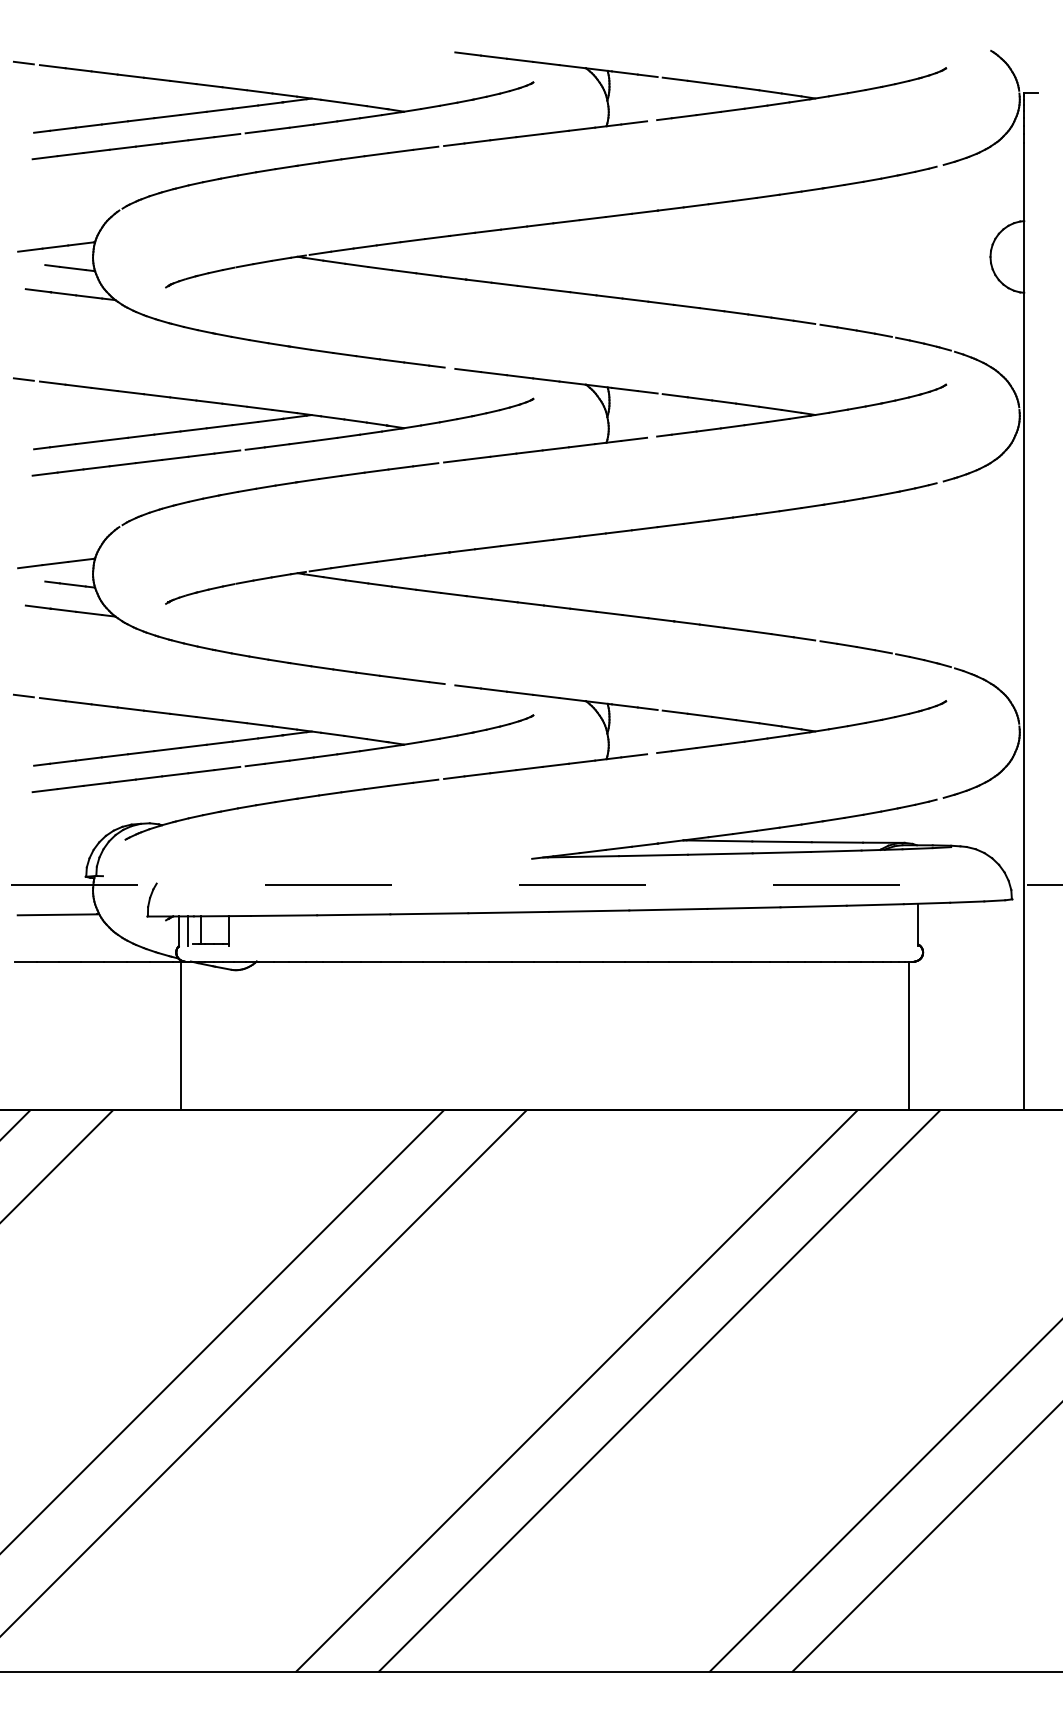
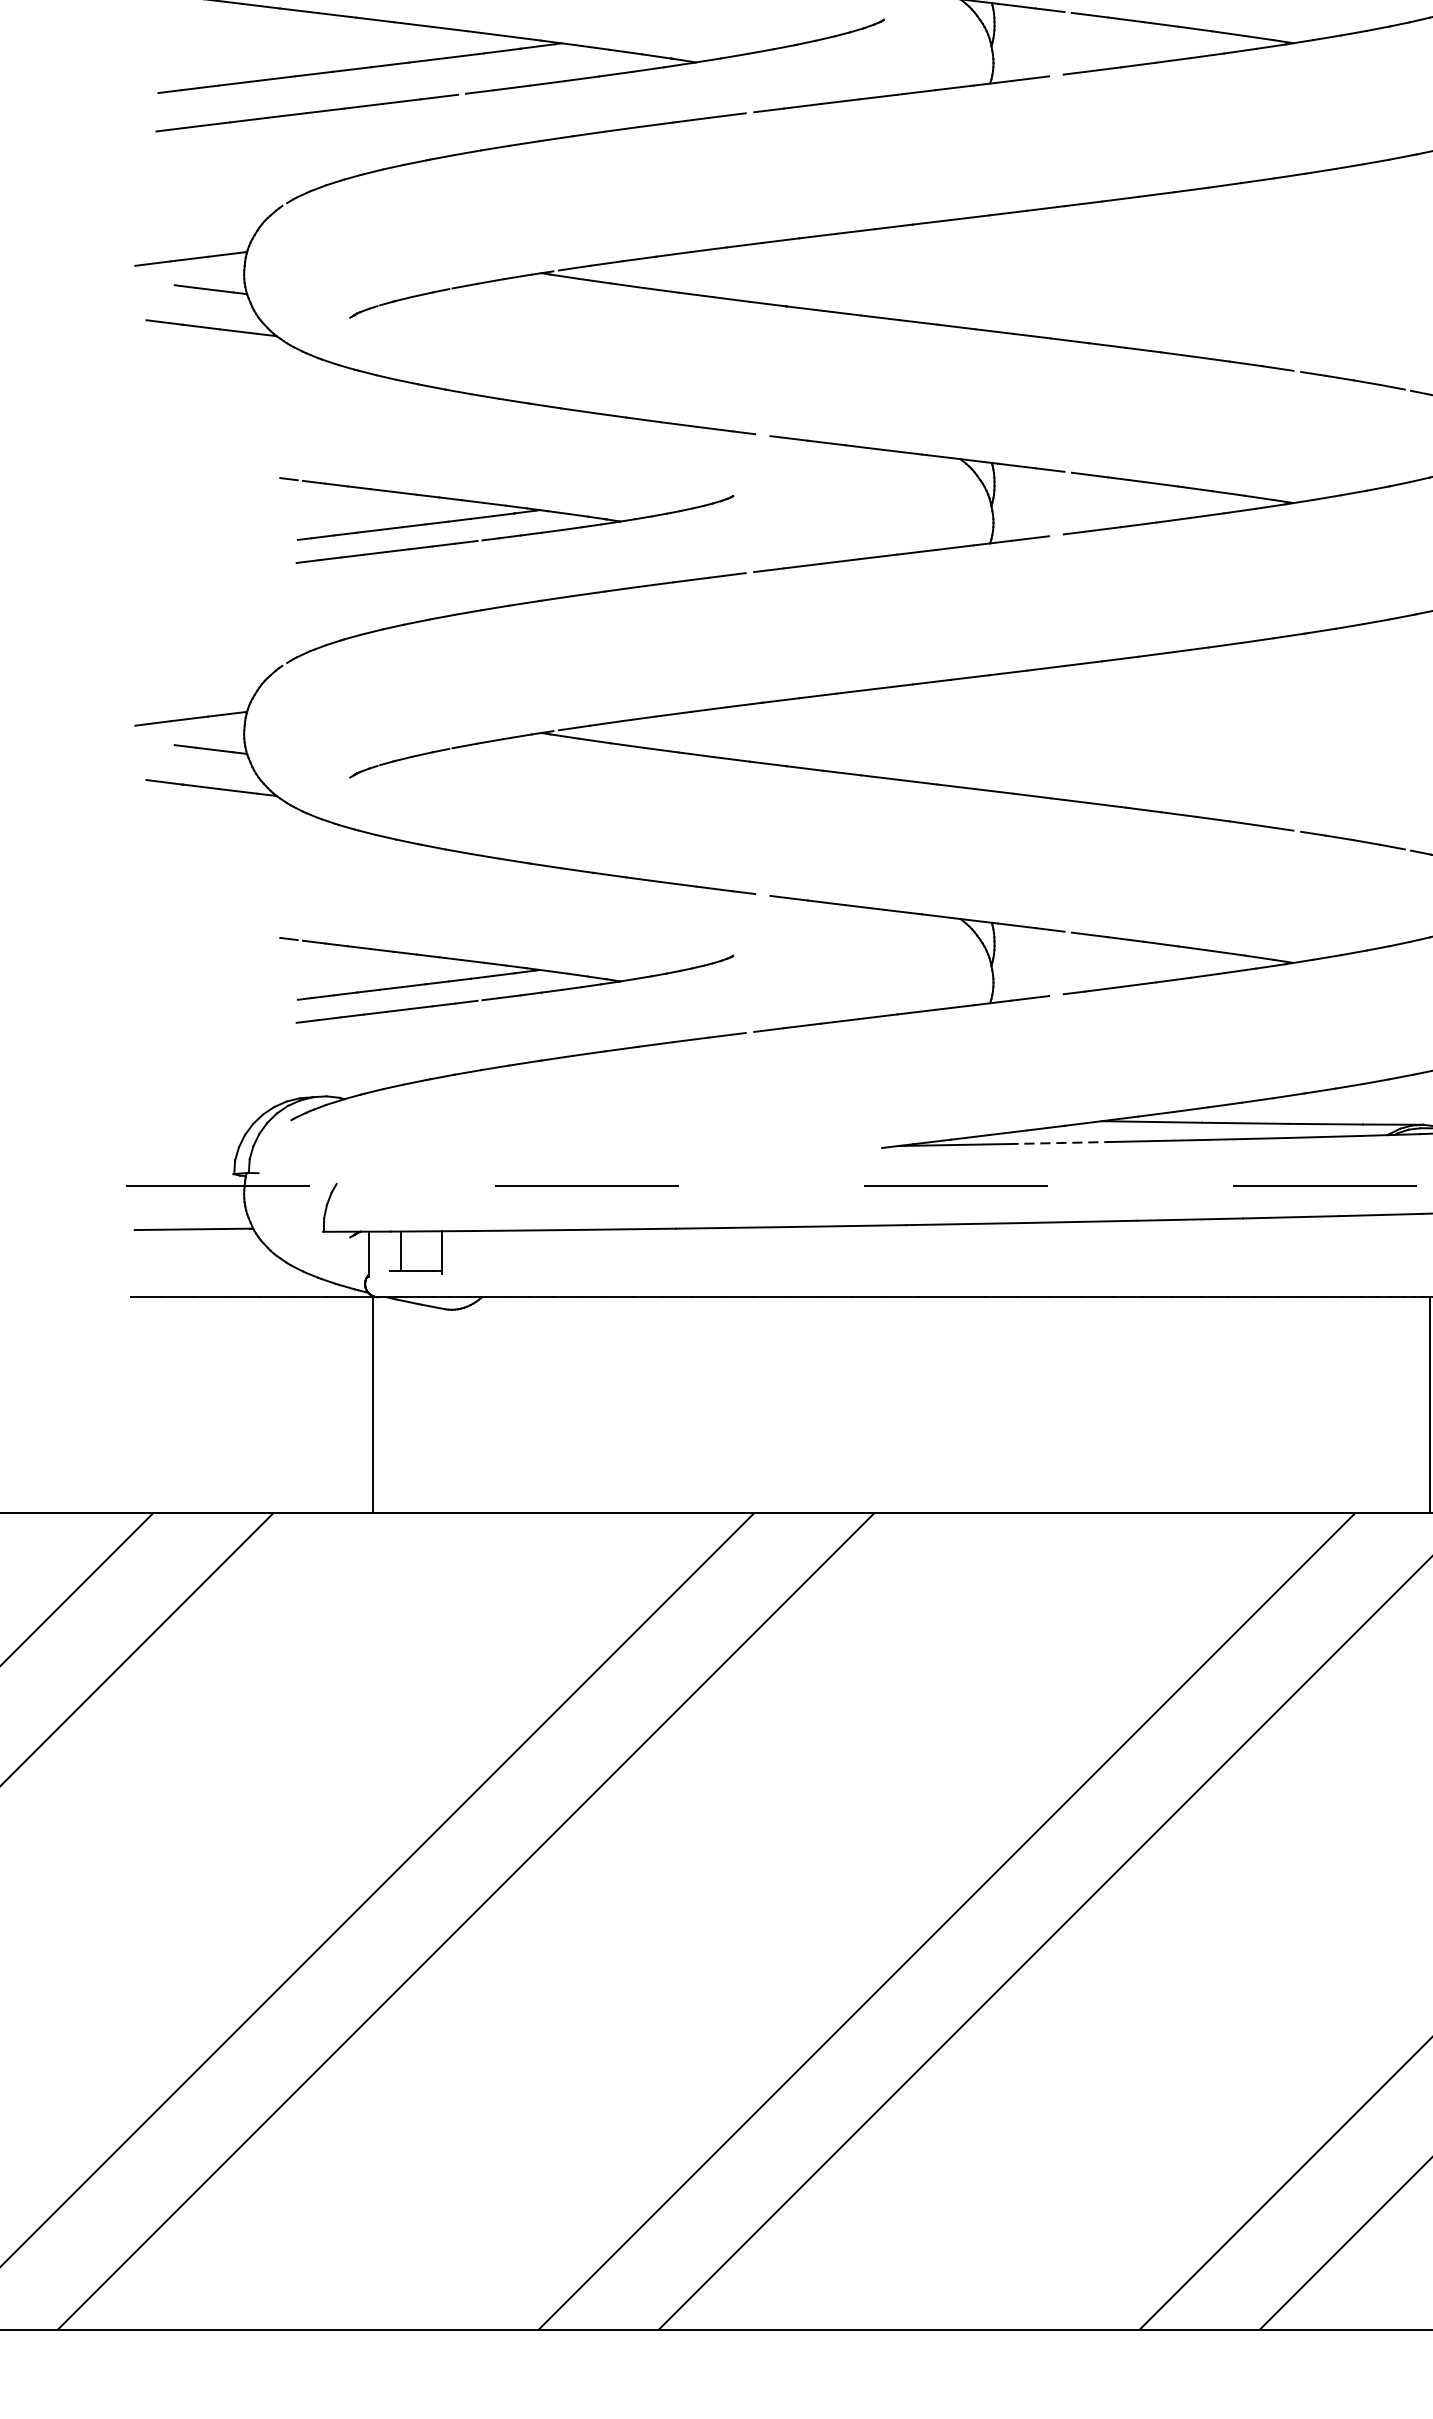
part: (273, 426) -> (506, 519), size x0.6
part: (273, 743) -> (506, 980), size x0.6
line: (653, 855) -> (1058, 1143), solid -> dashed
line: (187, 930) -> (381, 1252), removed

